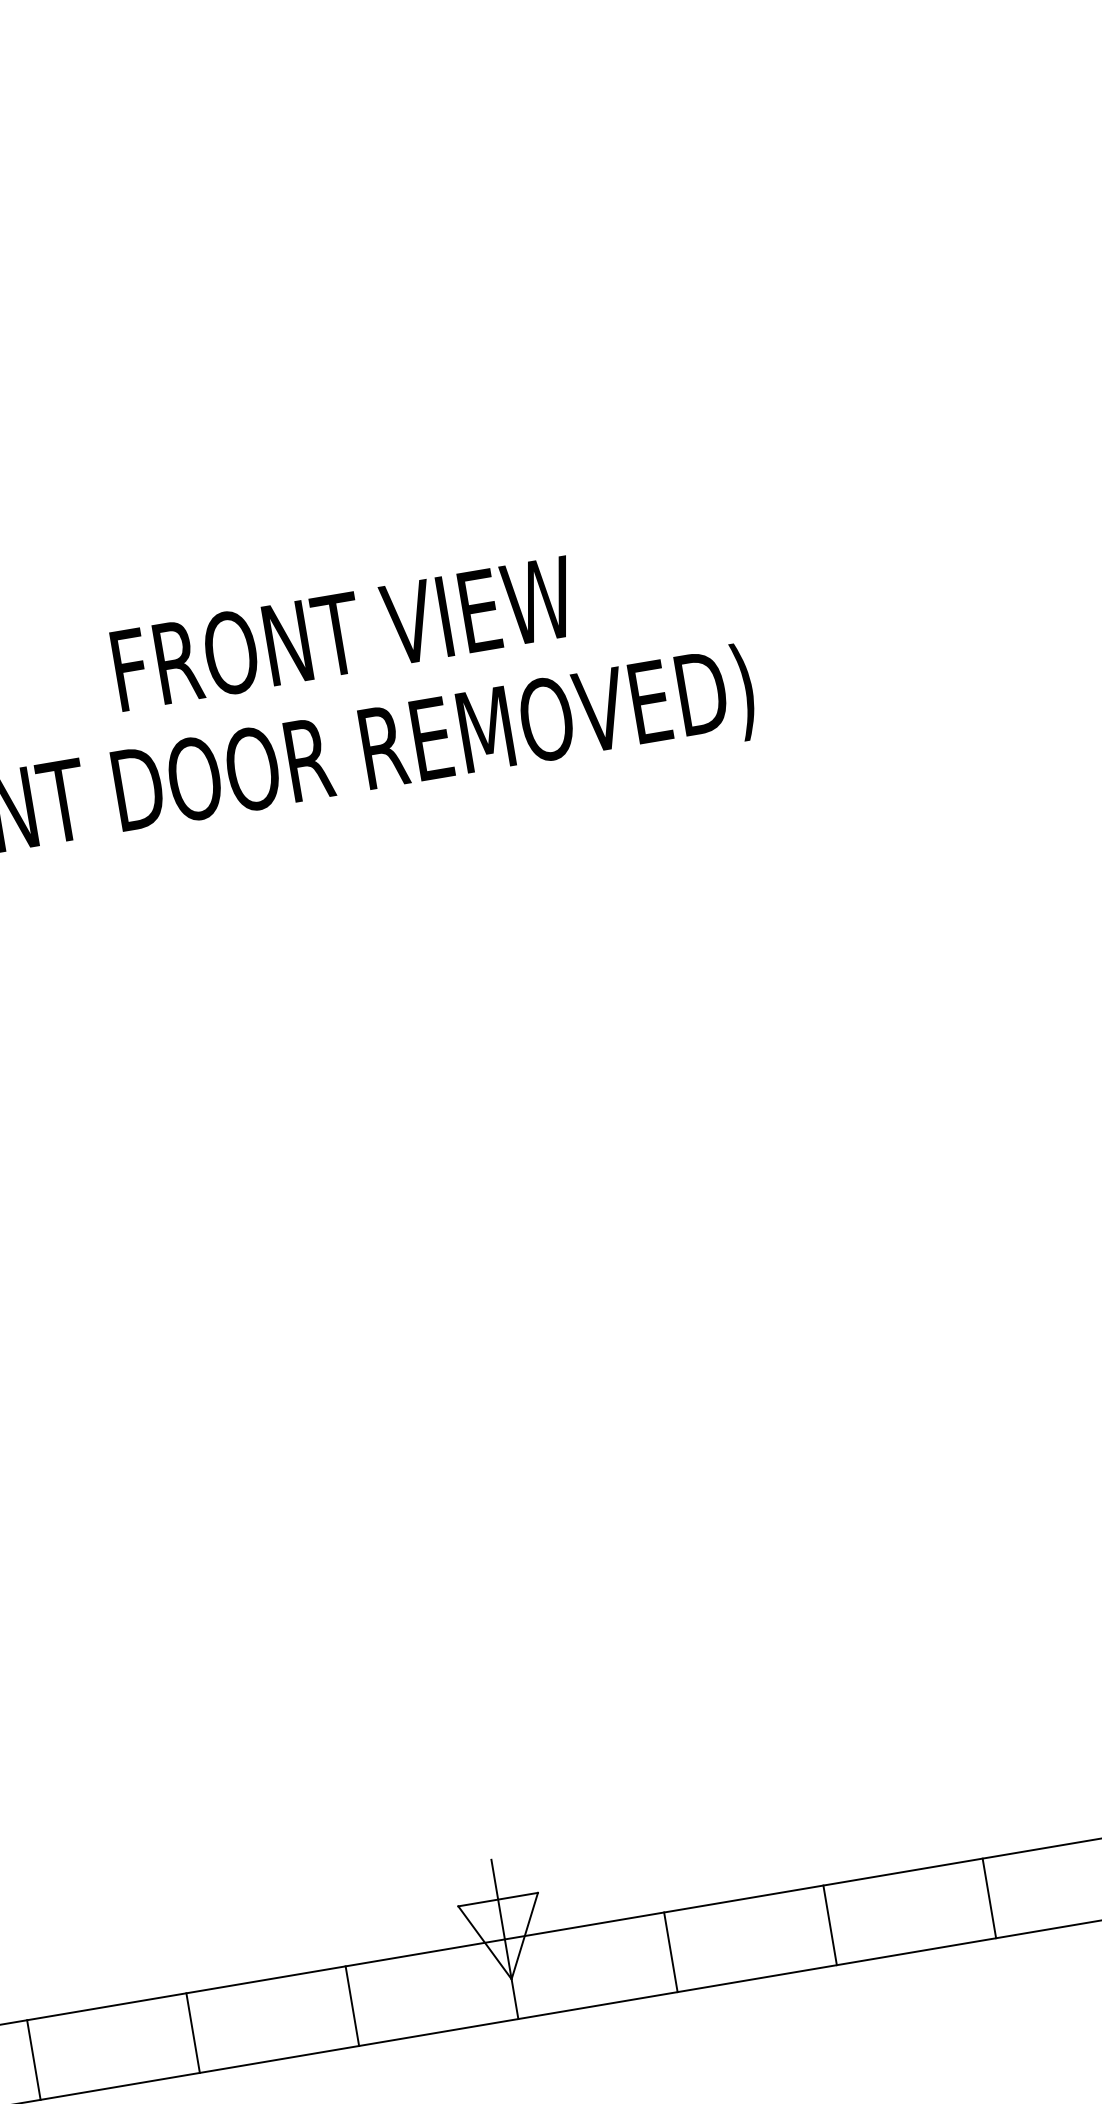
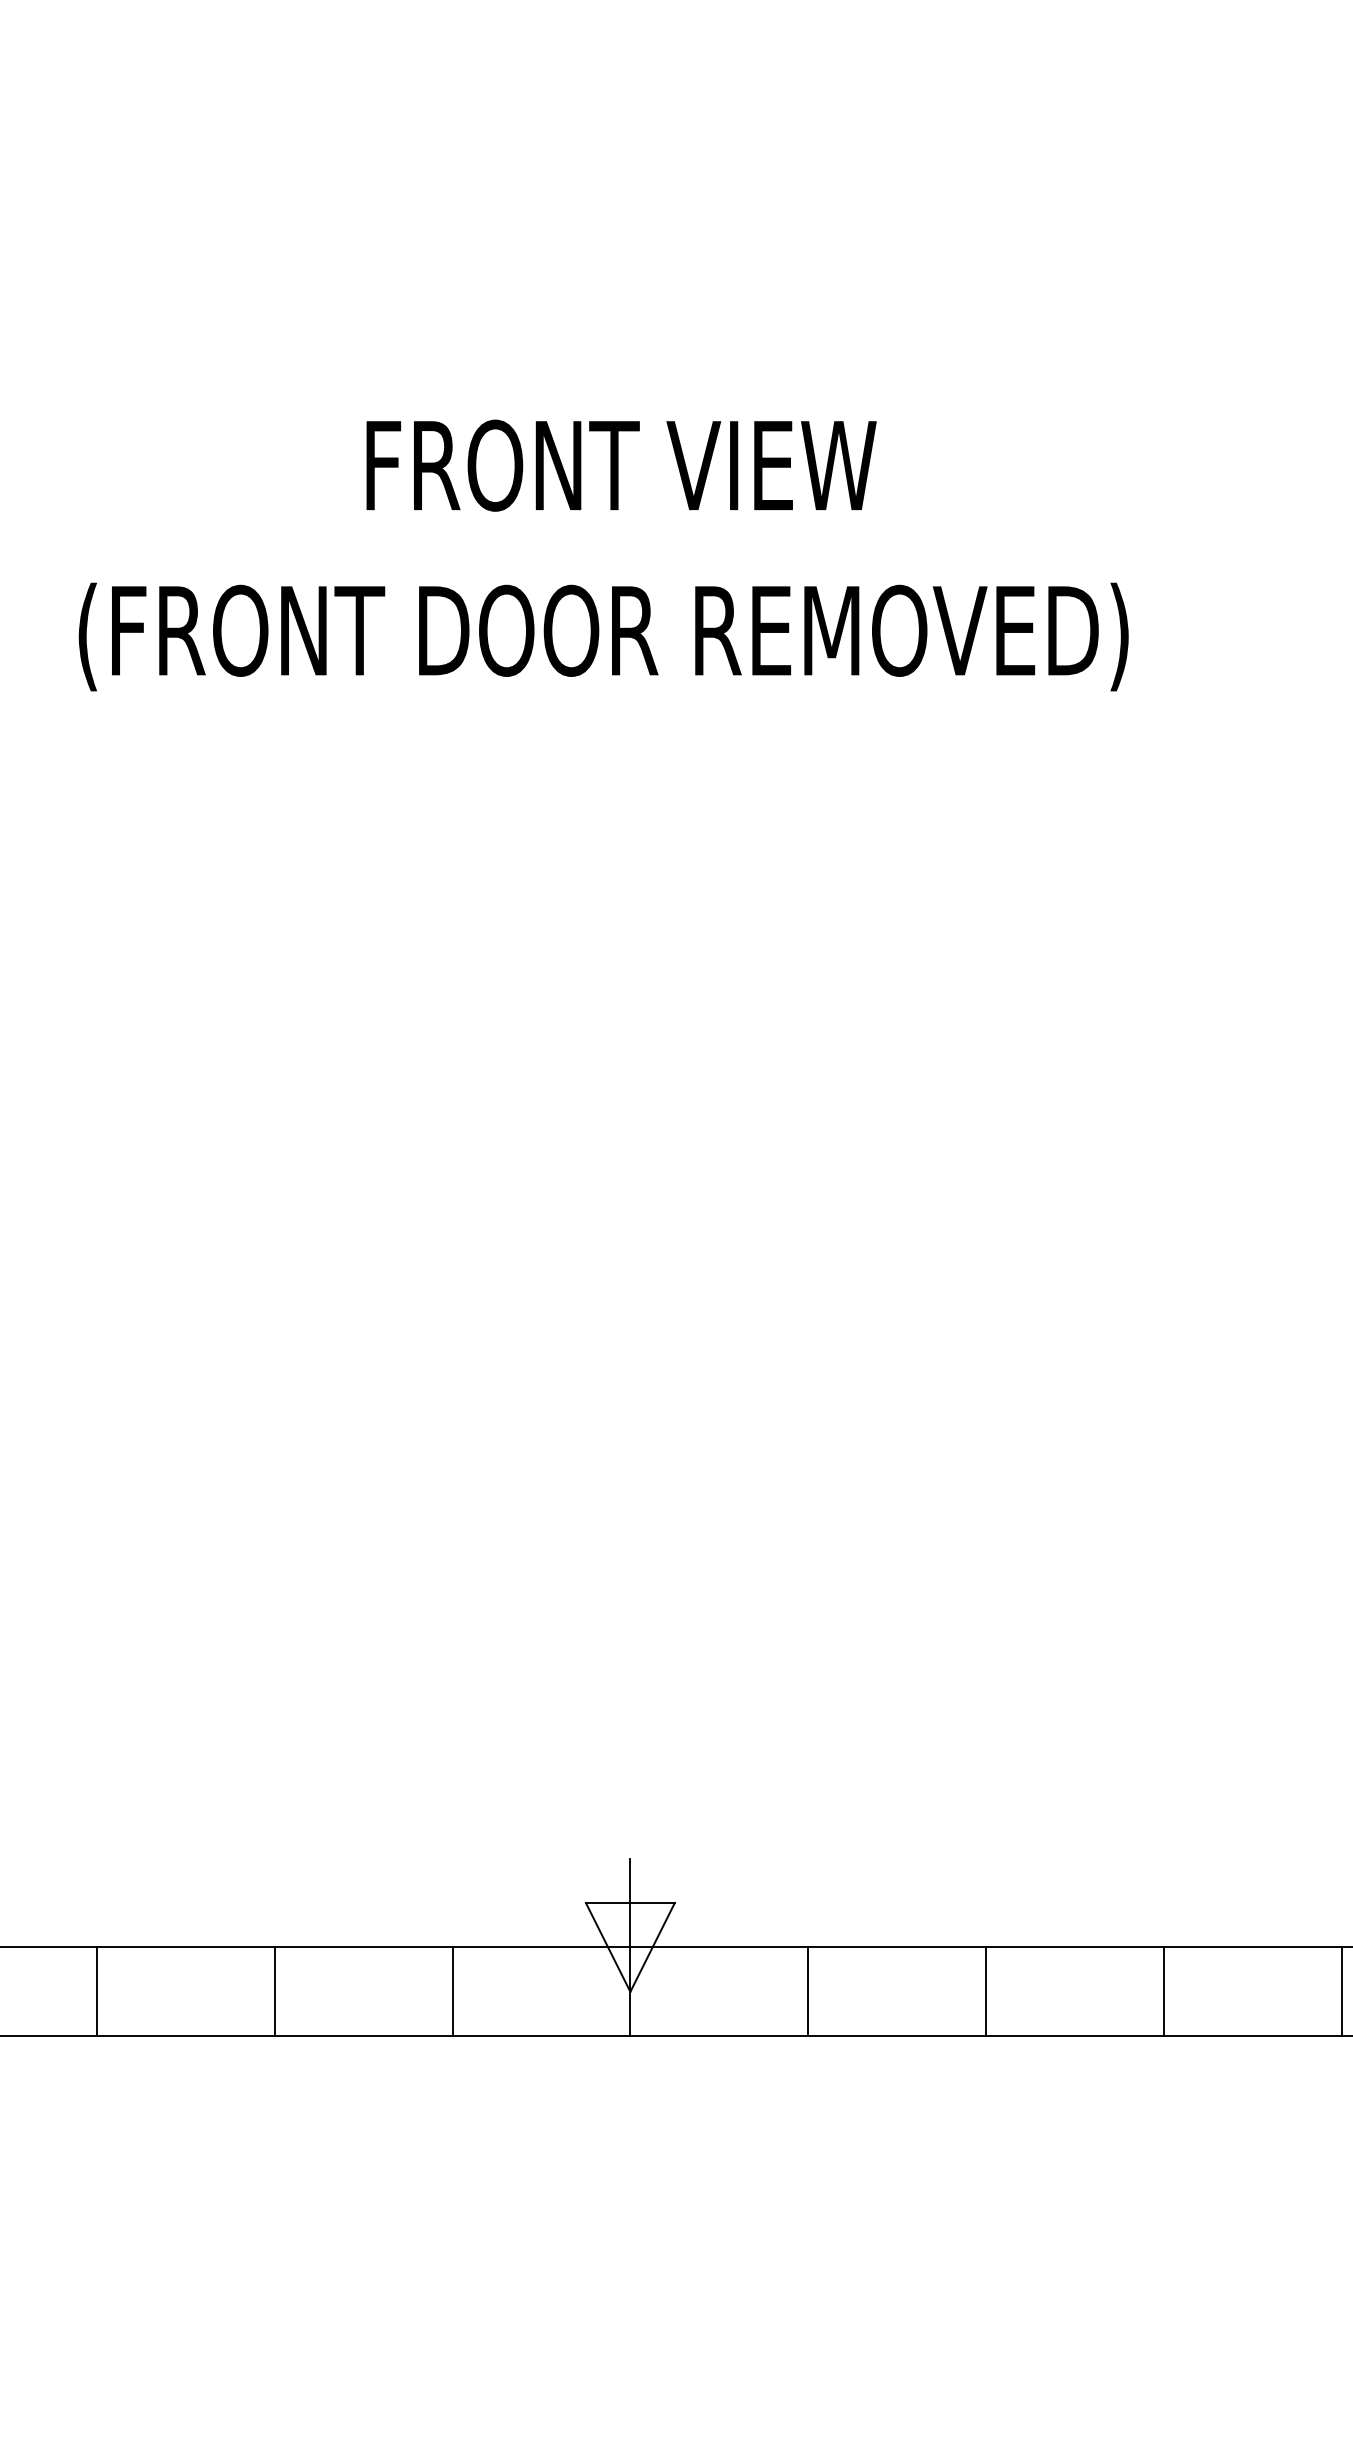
text: (344, 633) -> (621, 465), moved

